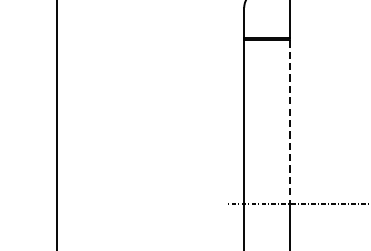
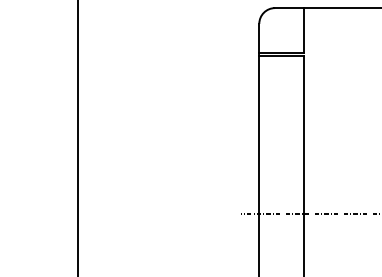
line: (289, 123) -> (303, 135), dashed -> solid

